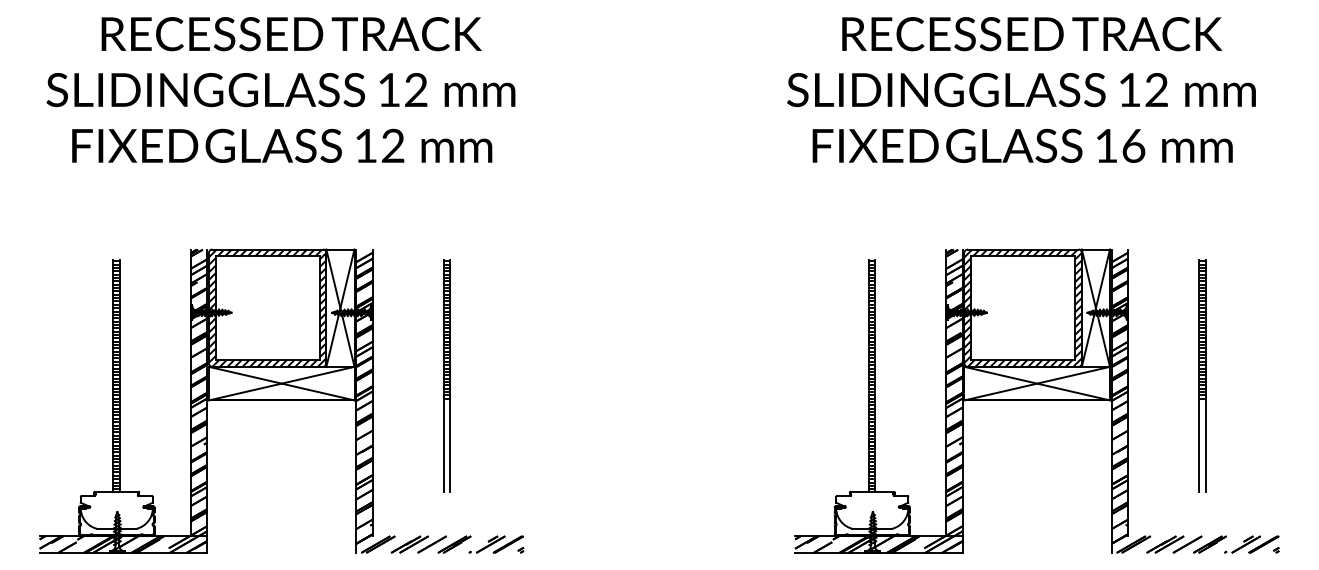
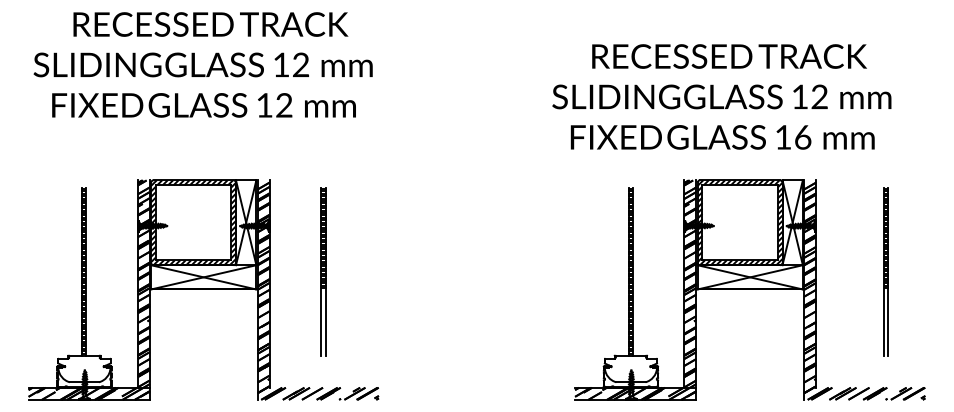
text: (1020, 89) -> (721, 96), moved
part: (1202, 375) -> (885, 271), moved

